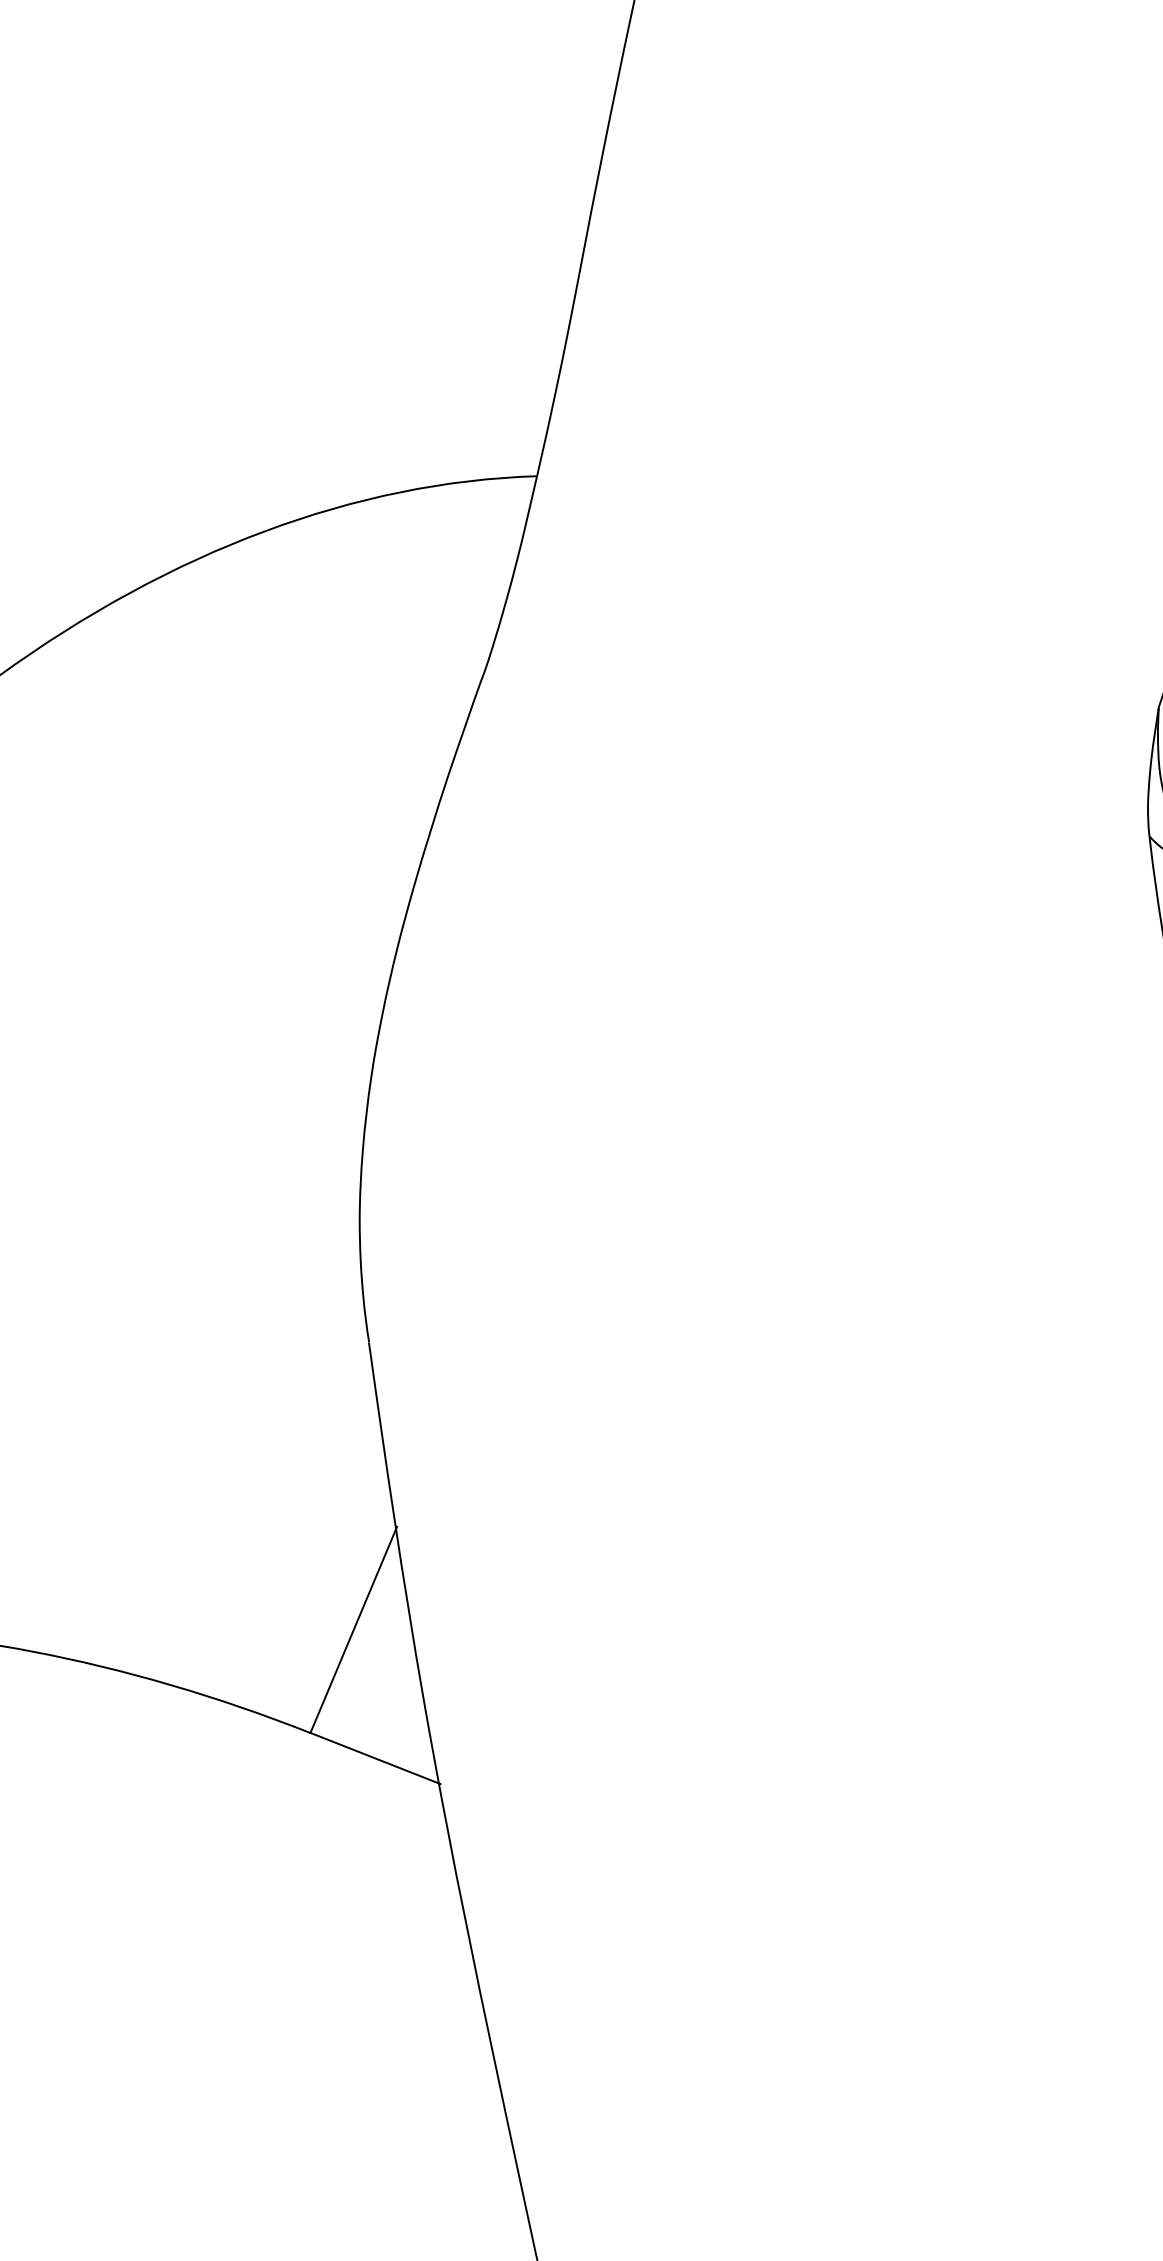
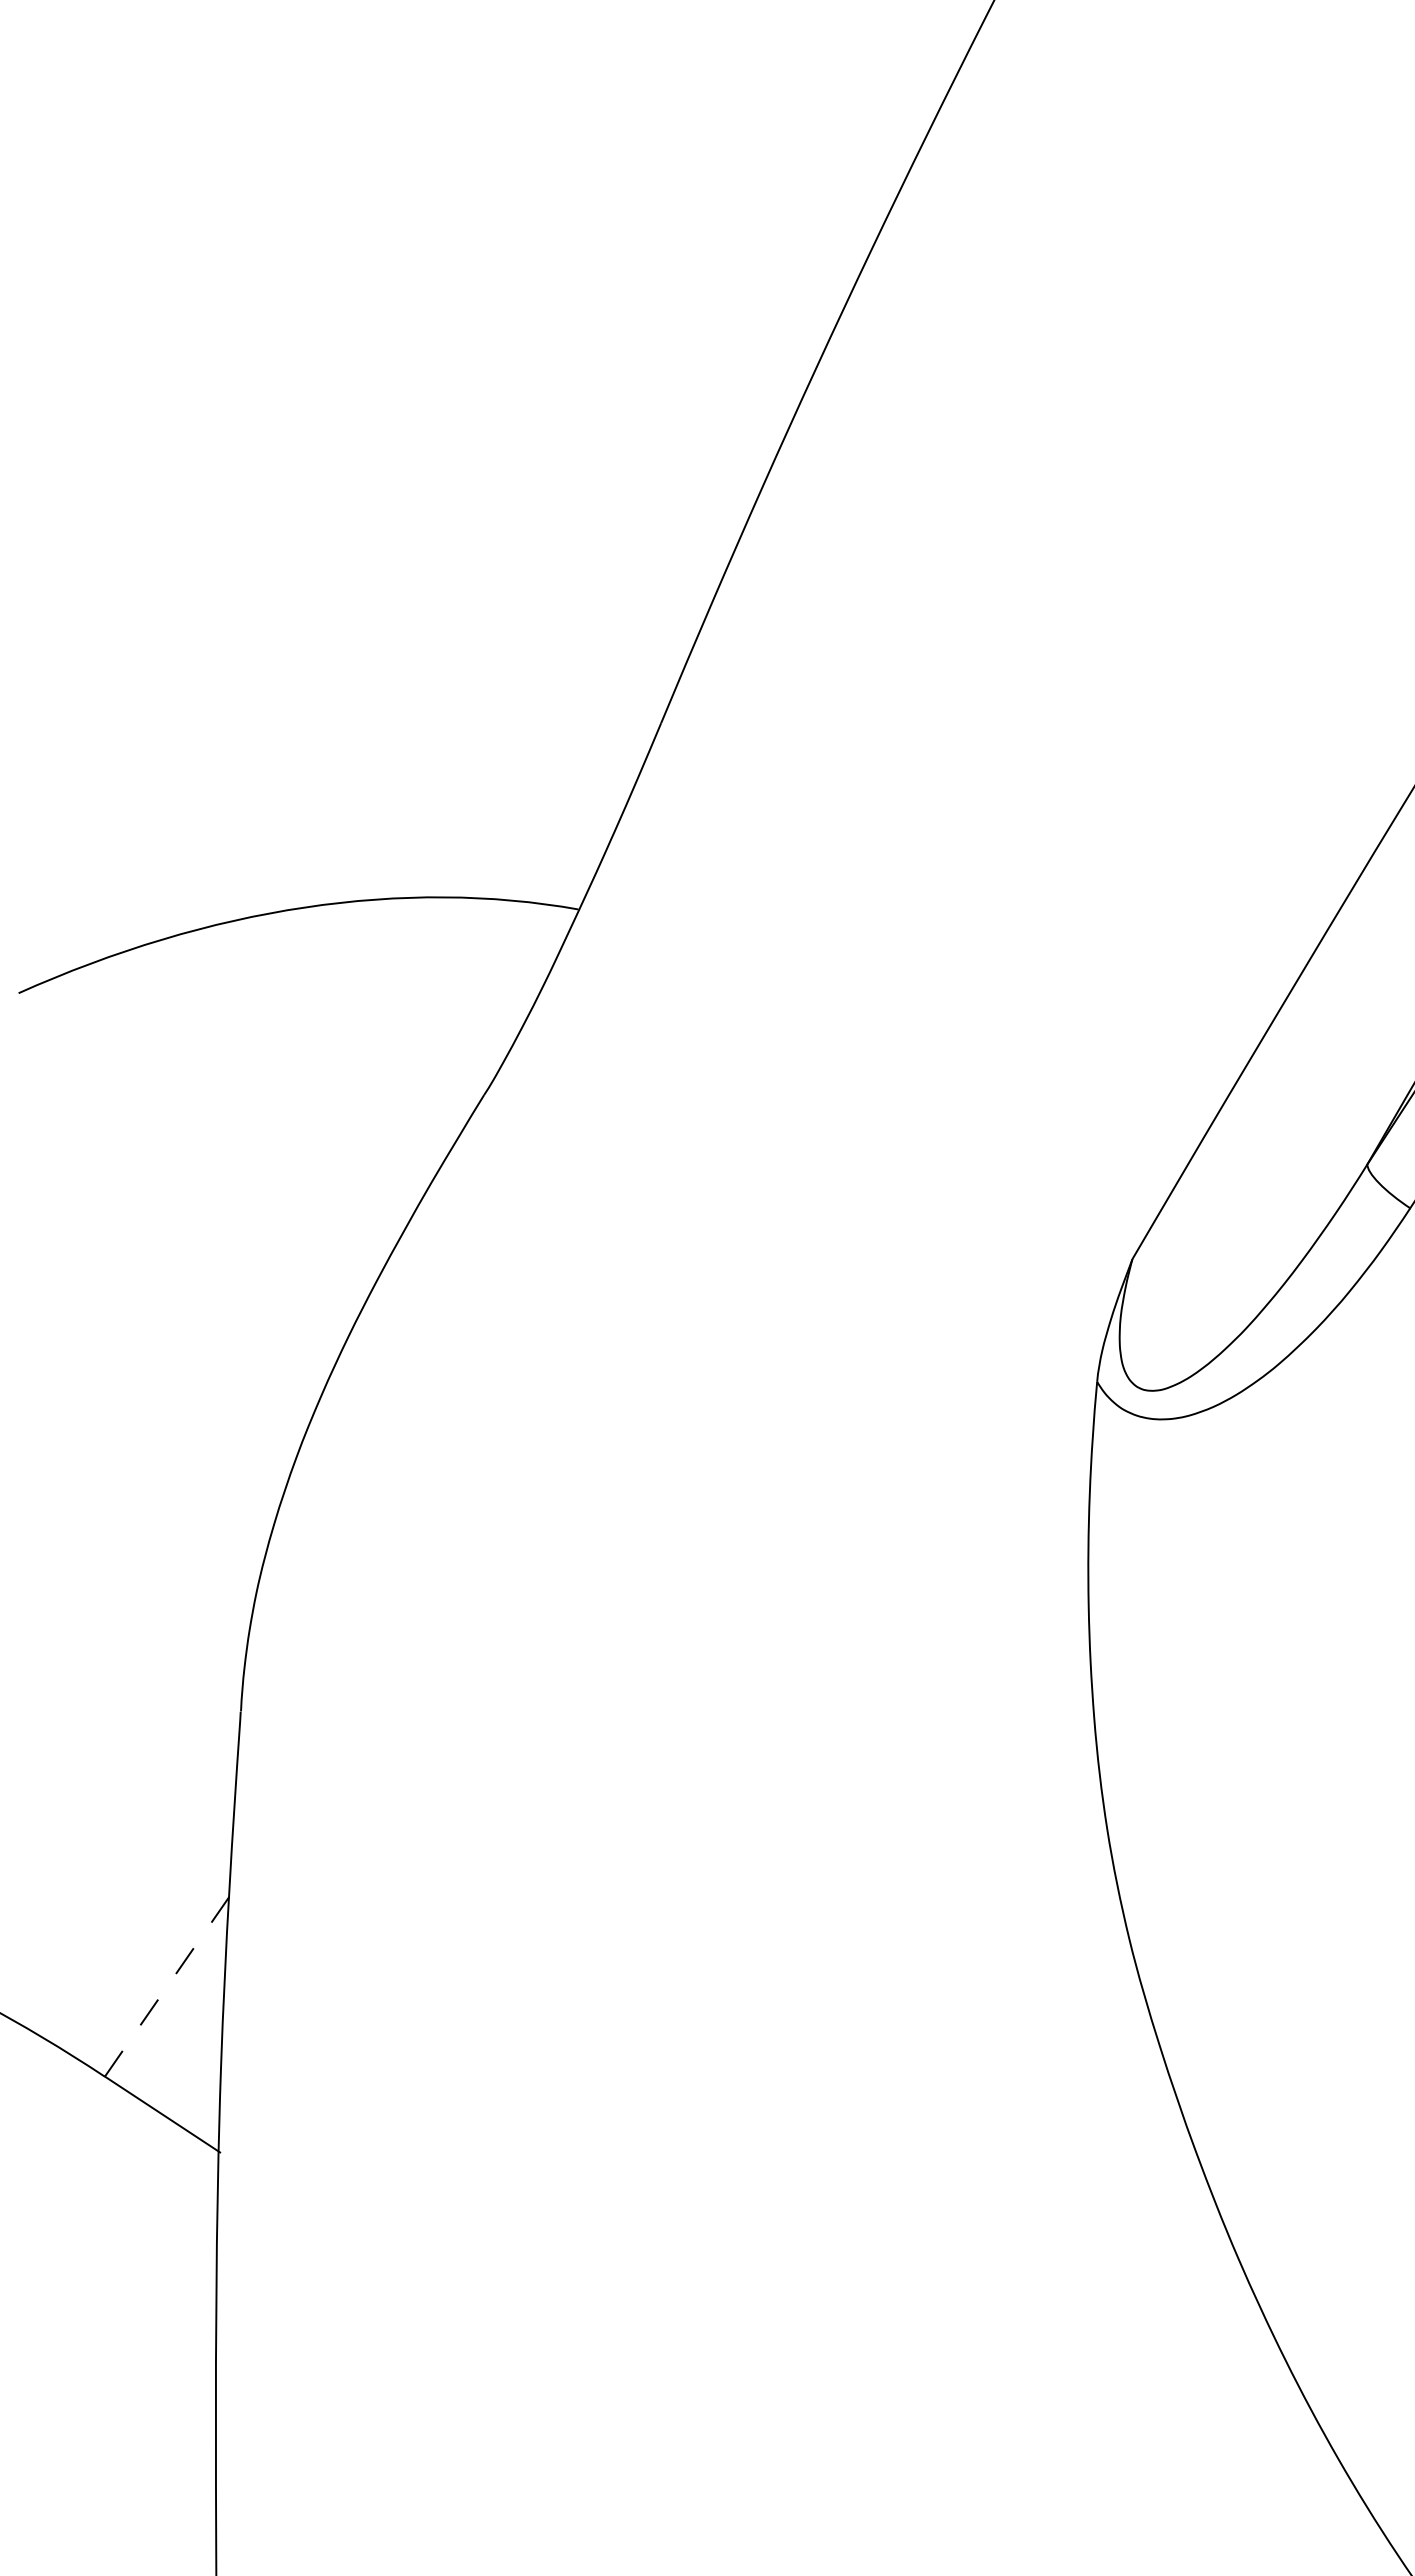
line: (353, 1629) -> (167, 1985), solid -> dashed

